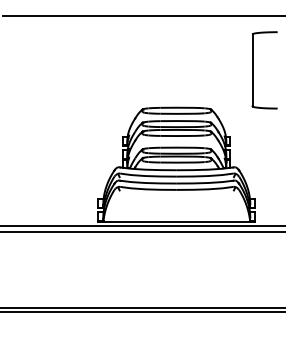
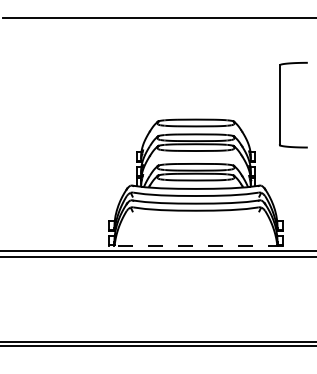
part: (253, 69) -> (280, 104), moved
line: (176, 221) -> (195, 245), solid -> dashed

